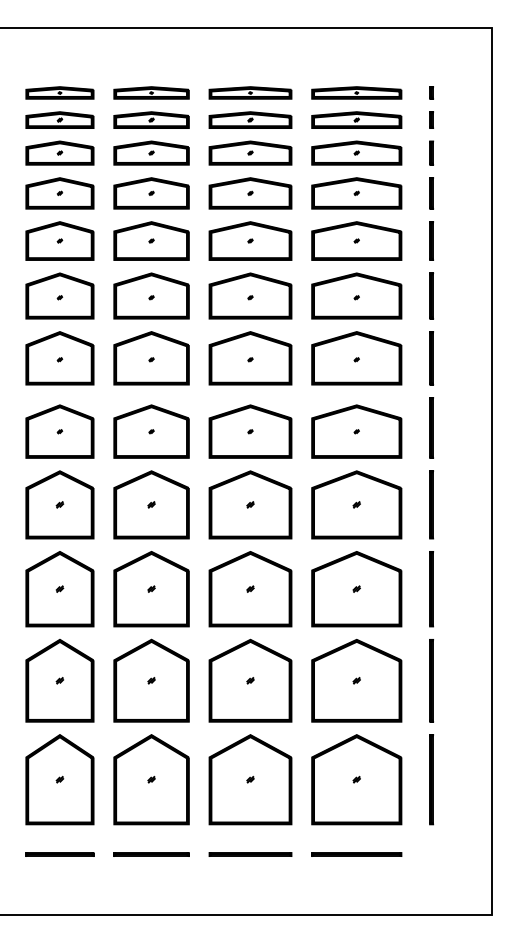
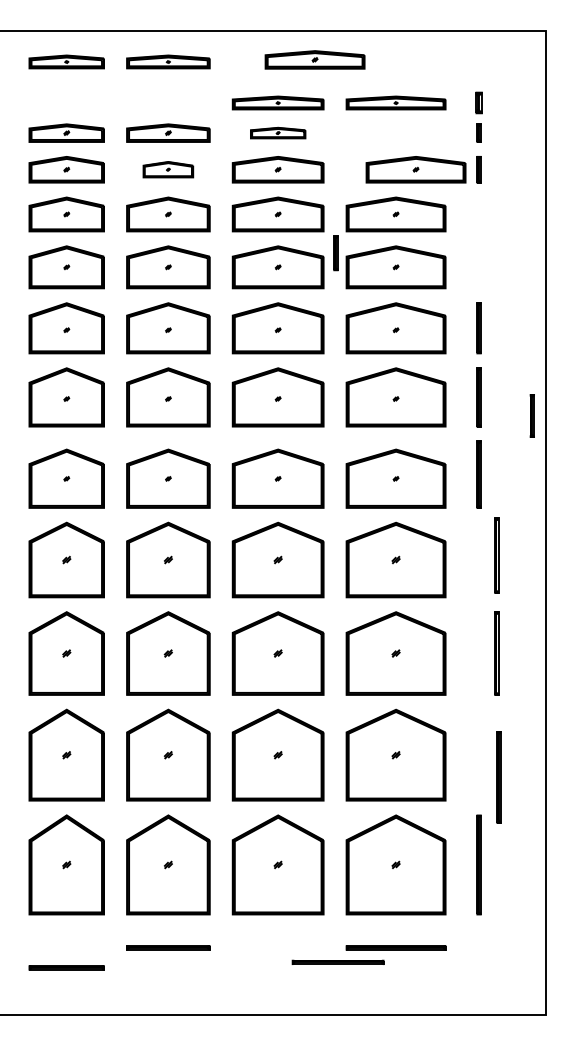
part: (59, 92) -> (66, 61), moved
part: (151, 92) -> (168, 61), moved
part: (431, 92) -> (478, 102), size x1.6
part: (250, 119) -> (278, 132), size x0.6
part: (356, 119) -> (314, 59), moved
part: (151, 152) -> (168, 169), size x0.6
part: (356, 152) -> (415, 169), moved
line: (431, 193) -> (335, 253), moved
line: (431, 240) -> (532, 415), moved
line: (431, 504) -> (496, 555), moved
line: (431, 589) -> (496, 653), moved
line: (431, 680) -> (498, 777), moved
line: (59, 854) -> (66, 967), moved
line: (250, 854) -> (338, 962), moved

